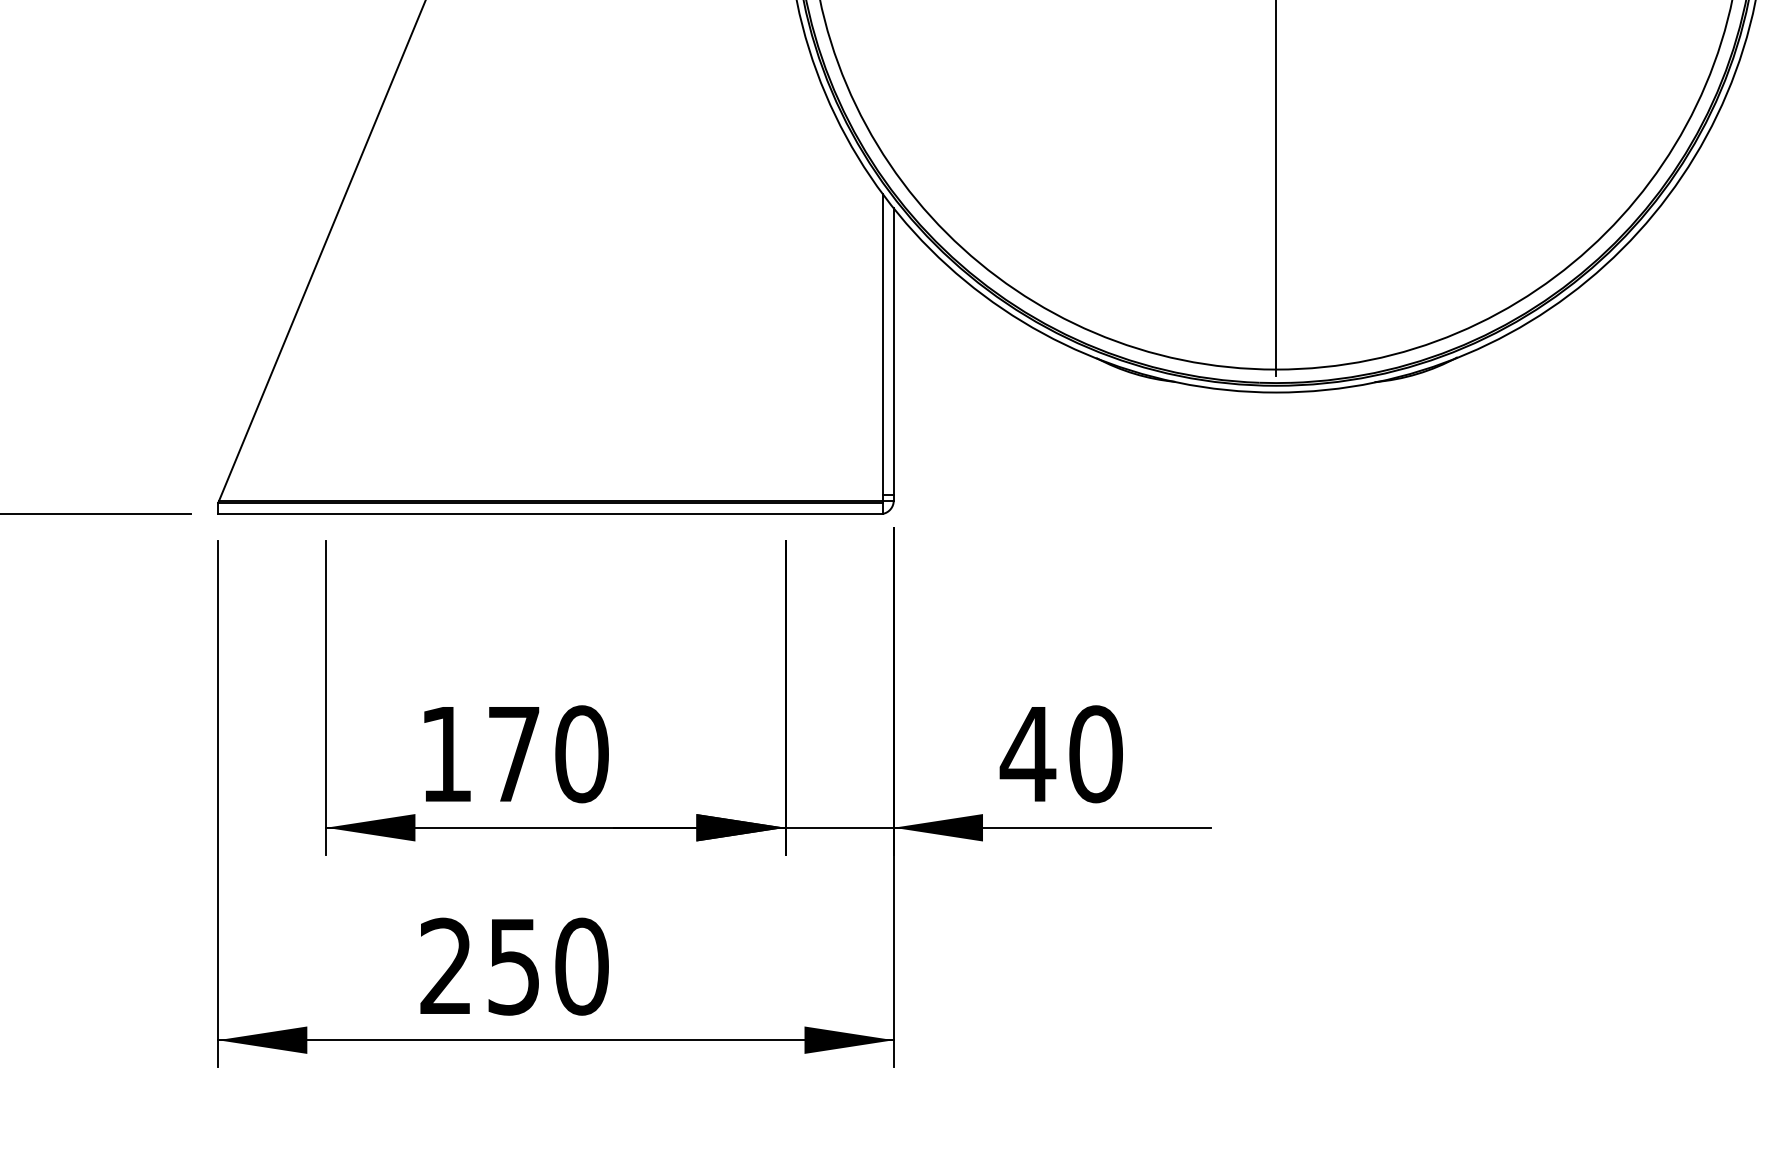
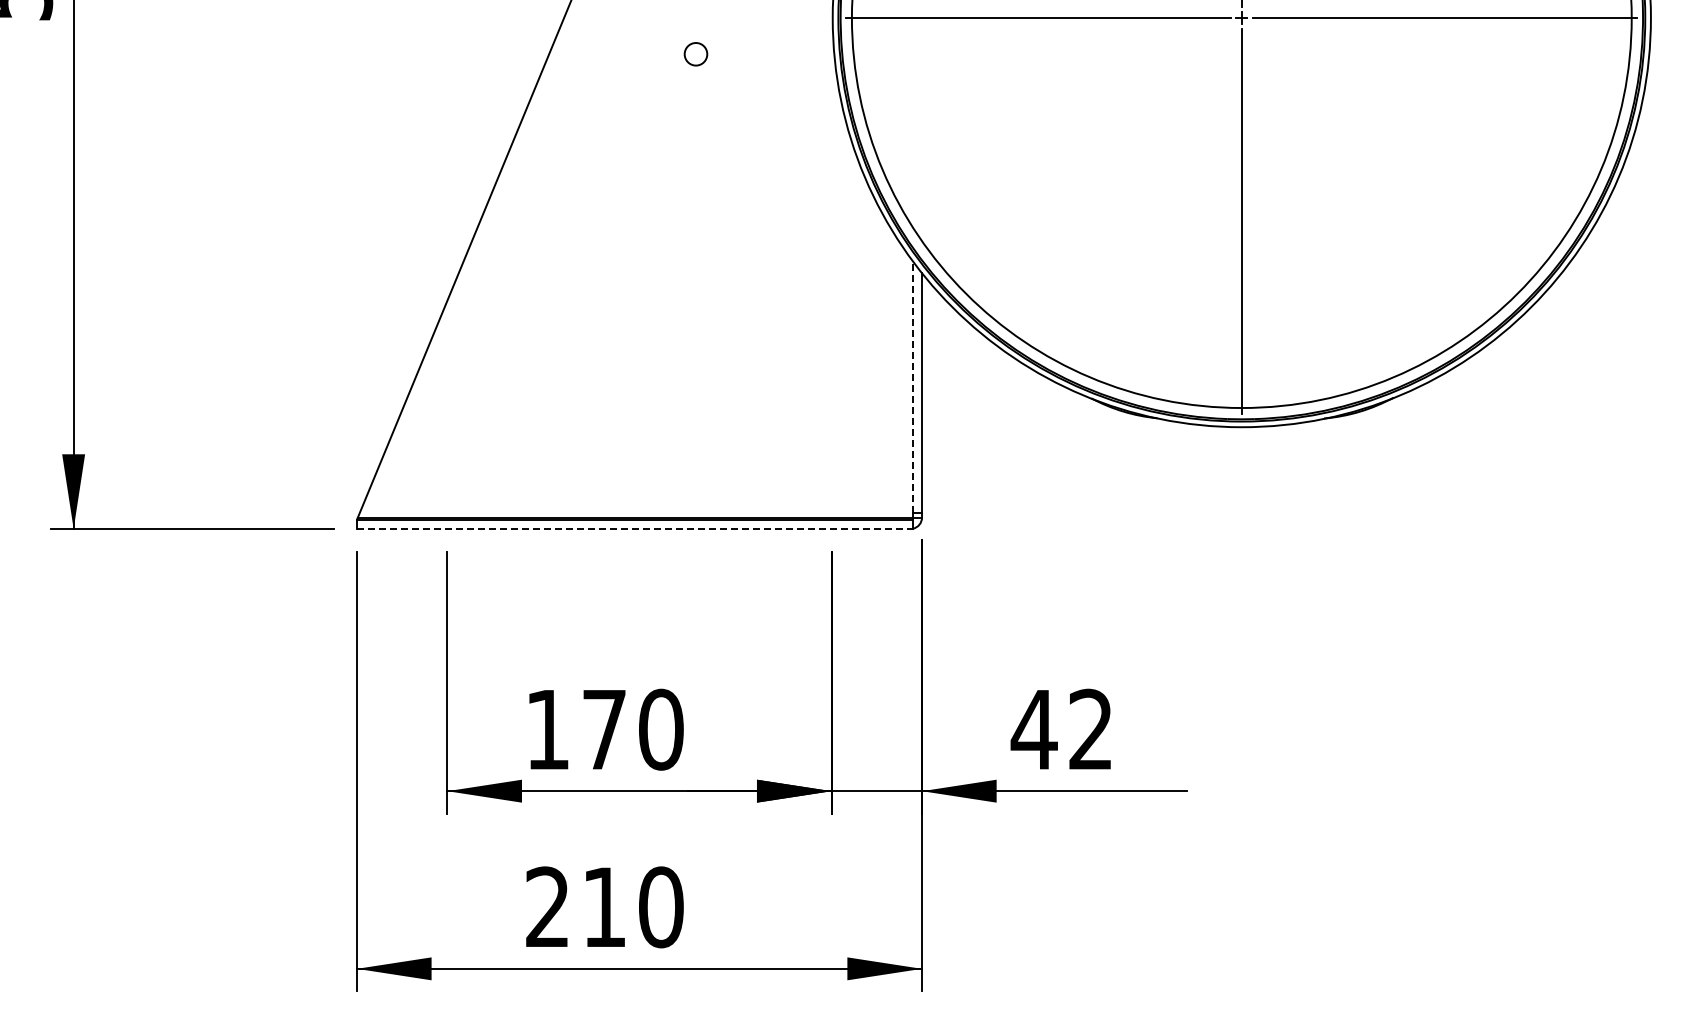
line: (882, 345) -> (912, 387), solid -> dashed
line: (551, 513) -> (635, 528), solid -> dashed
text: (1095, 754) -> (1090, 729), 40 -> 42
text: (514, 966) -> (604, 907), 250 -> 210

